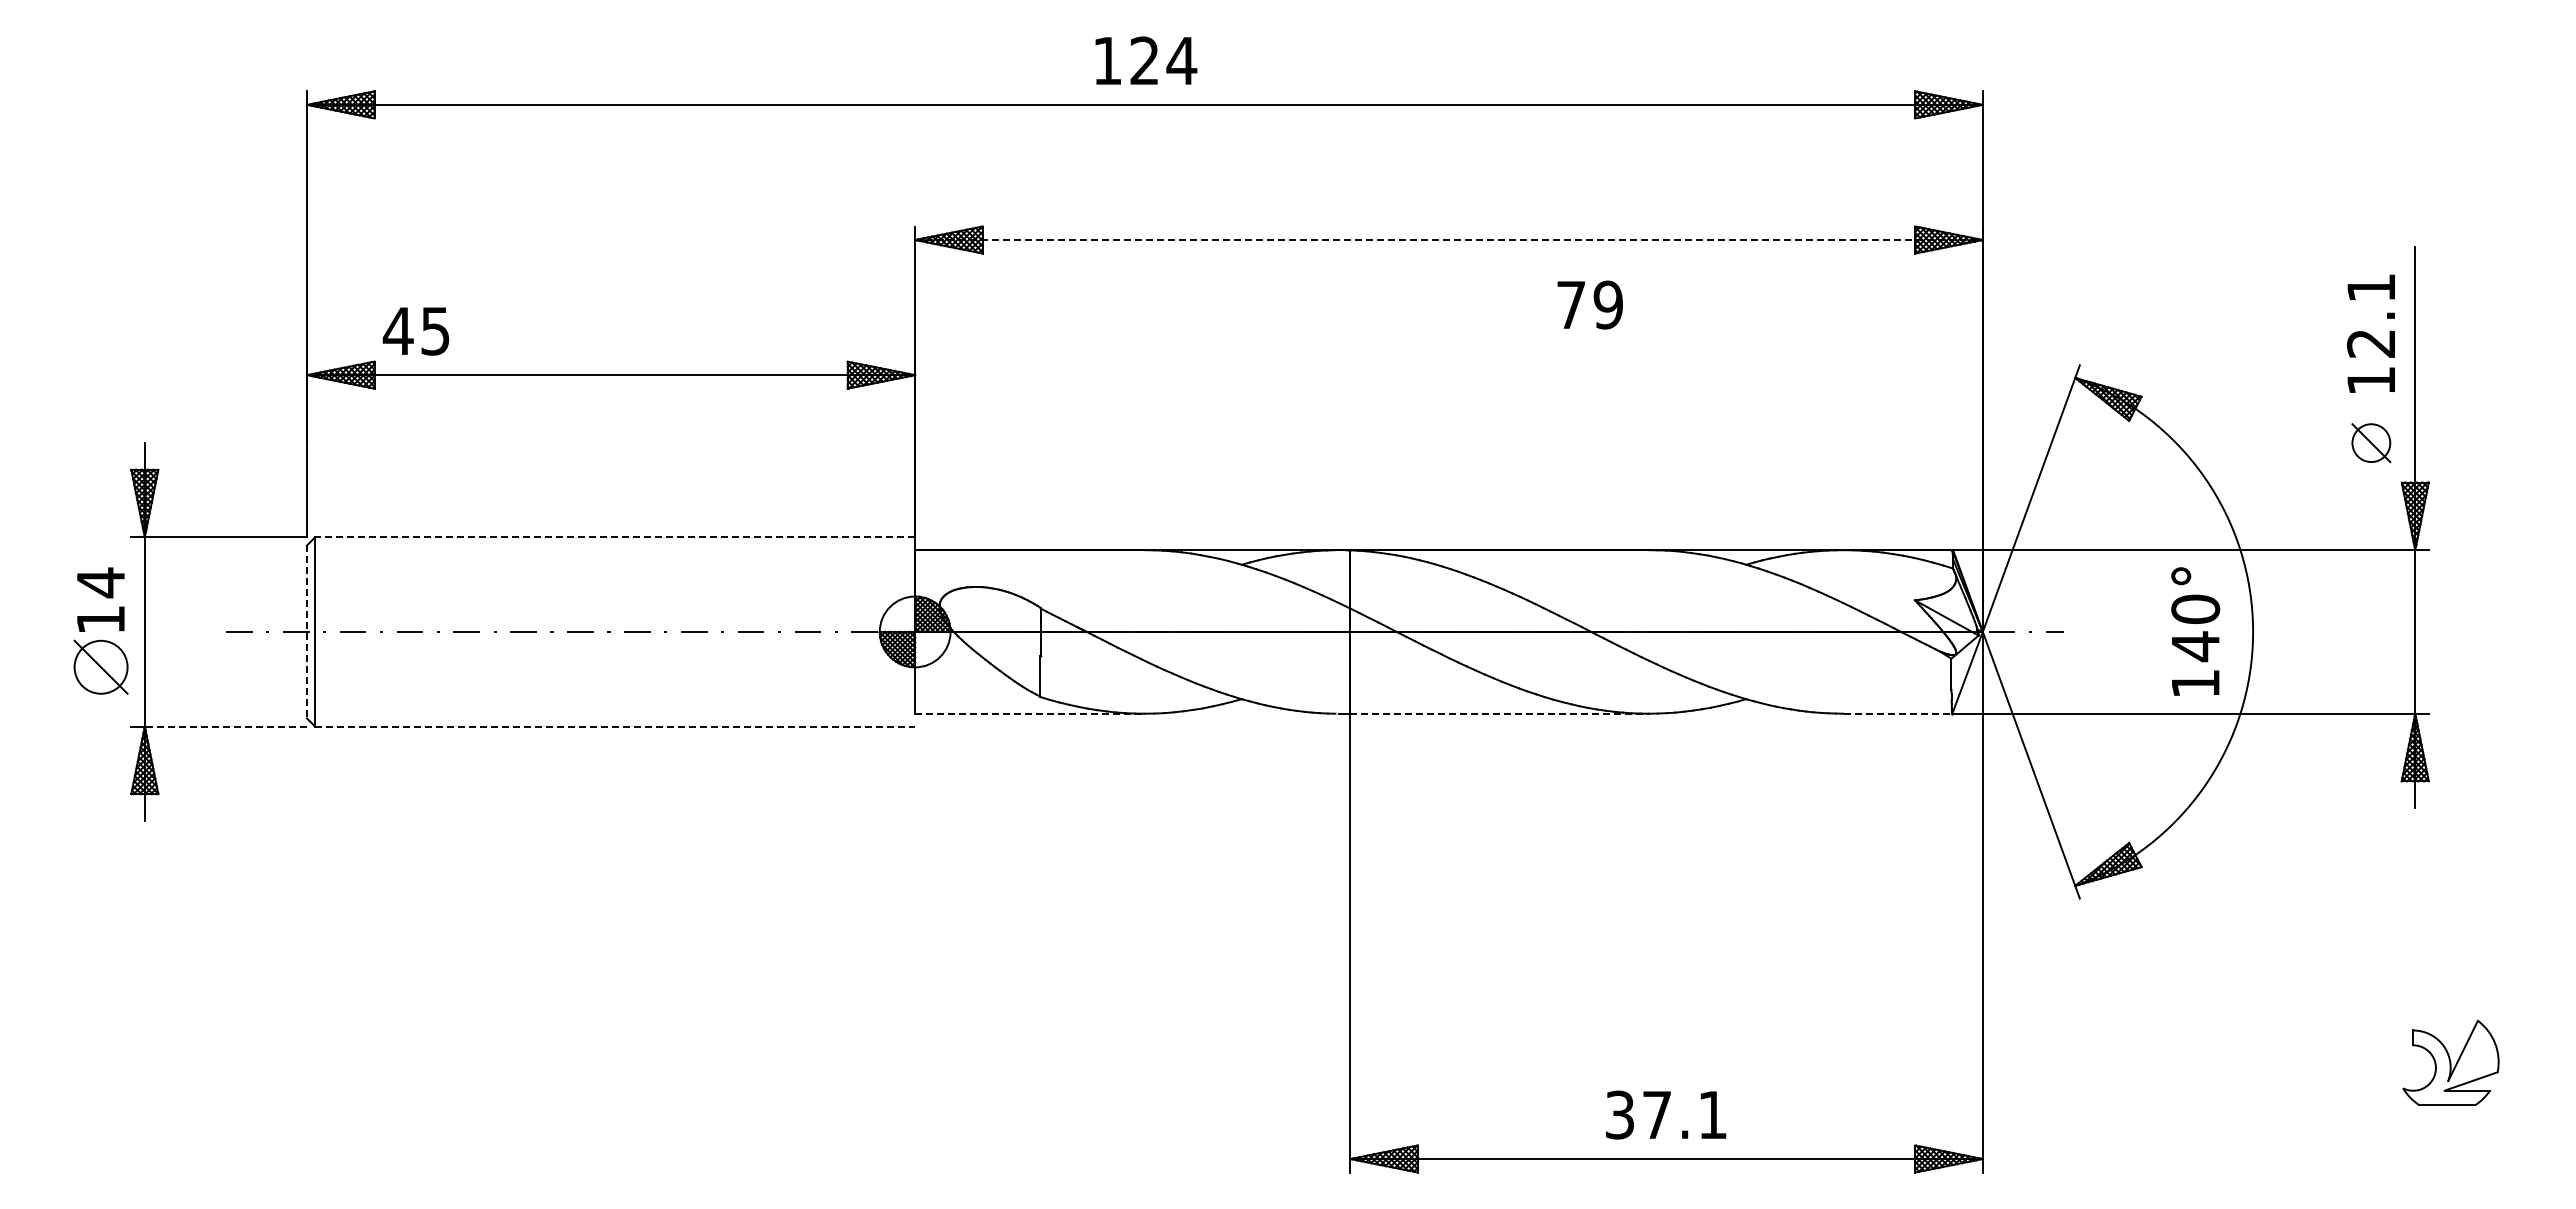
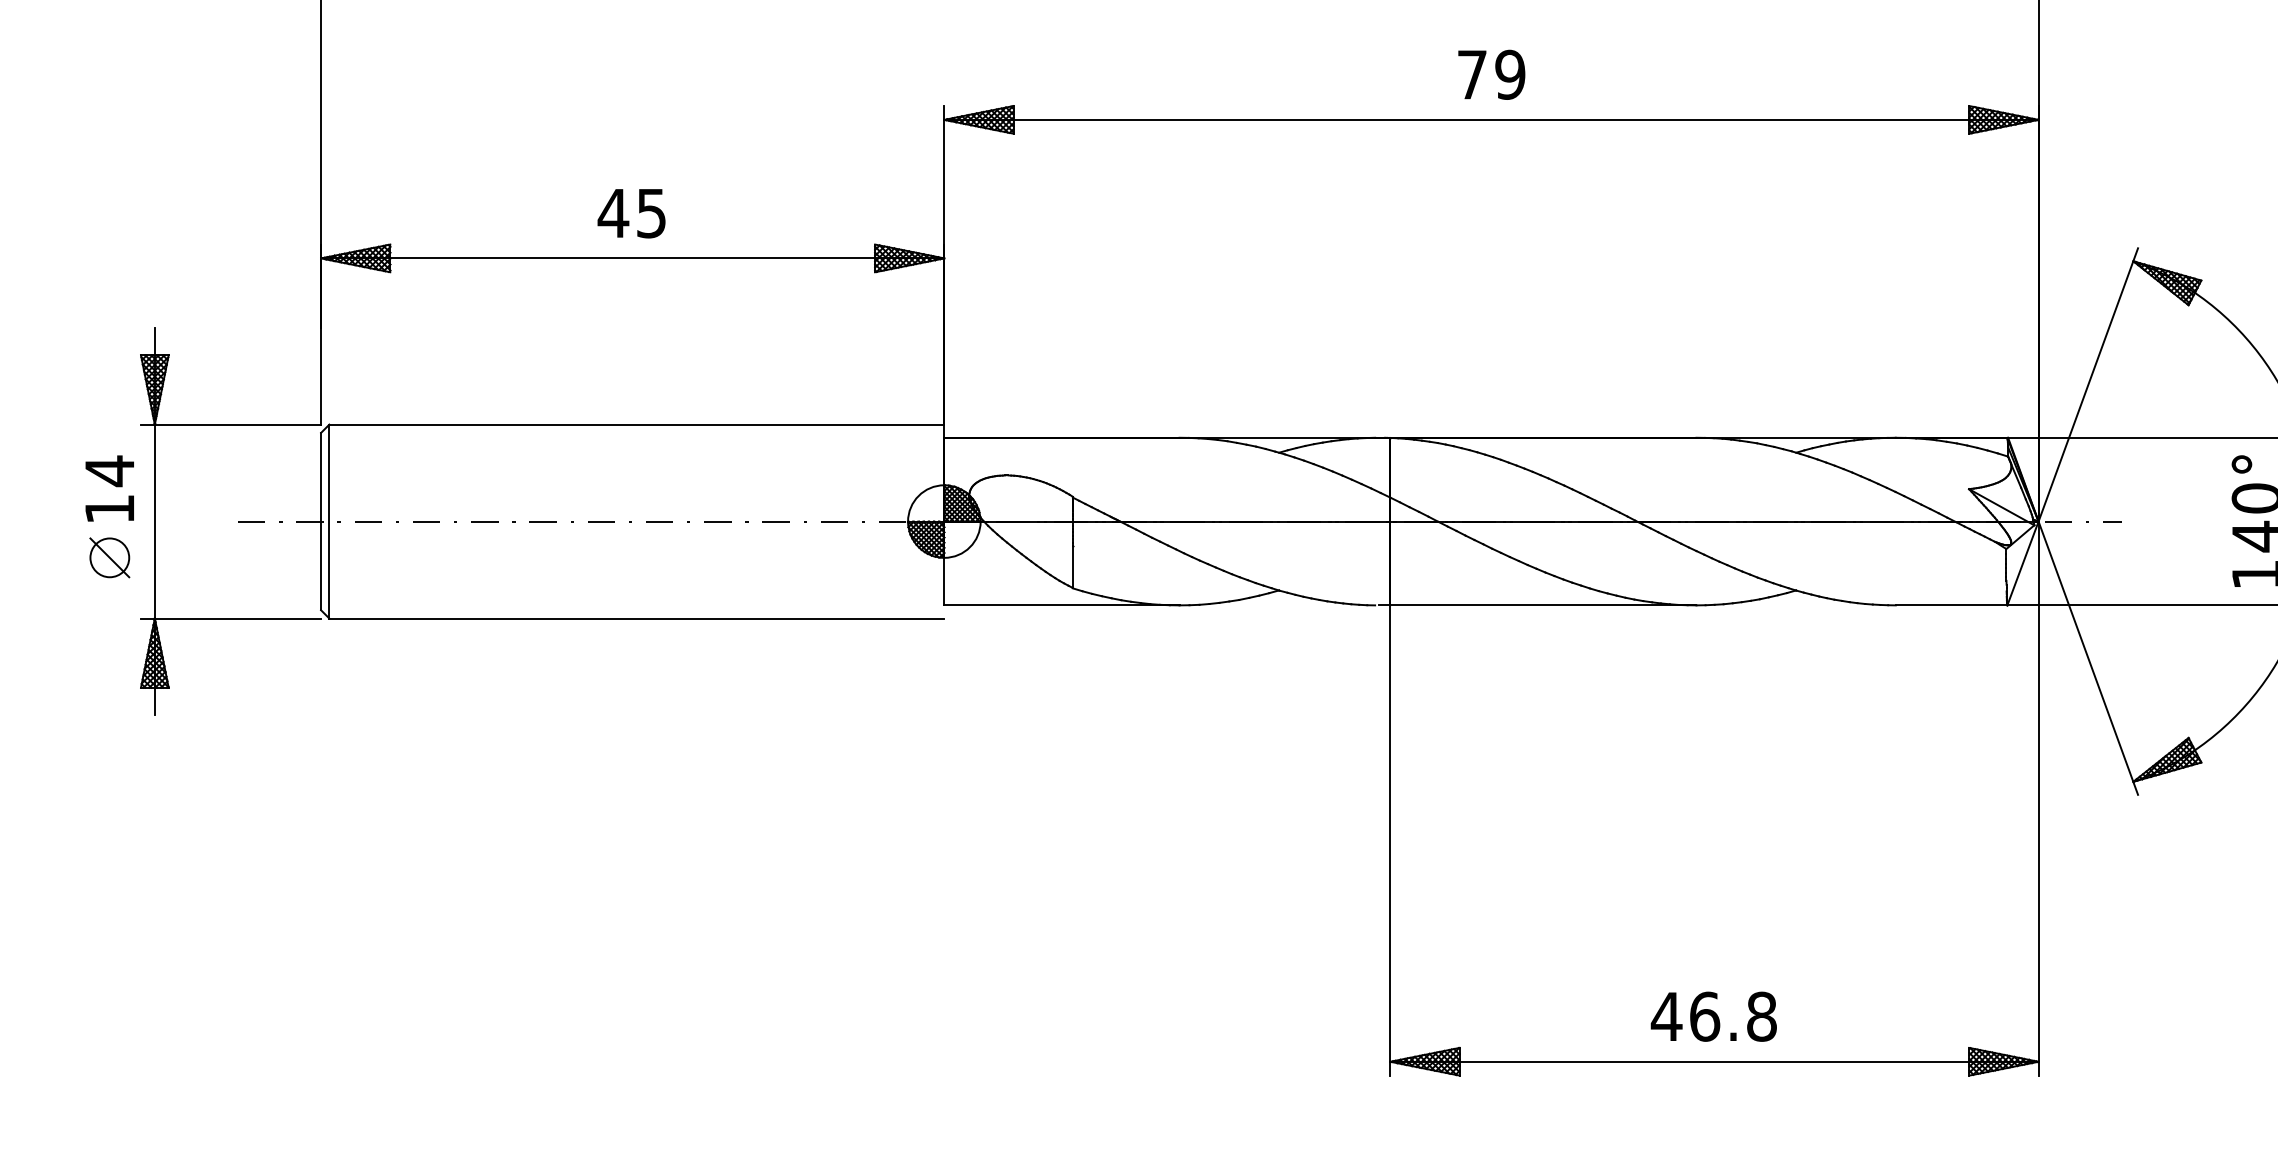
line: (1449, 240) -> (1491, 120), dashed -> solid
text: (1589, 304) -> (1490, 74), moved
text: (415, 331) -> (631, 213), moved
line: (614, 537) -> (636, 424), dashed -> solid
line: (307, 632) -> (321, 522), dashed -> solid
part: (100, 667) -> (109, 558), size x0.71
line: (1029, 713) -> (1061, 605), dashed -> solid
line: (1500, 713) -> (1544, 605), dashed -> solid
line: (1898, 713) -> (1952, 605), dashed -> solid
line: (225, 726) -> (237, 618), dashed -> solid
line: (615, 726) -> (637, 618), dashed -> solid
text: (1665, 1114) -> (1713, 1016), 37.1 -> 46.8

